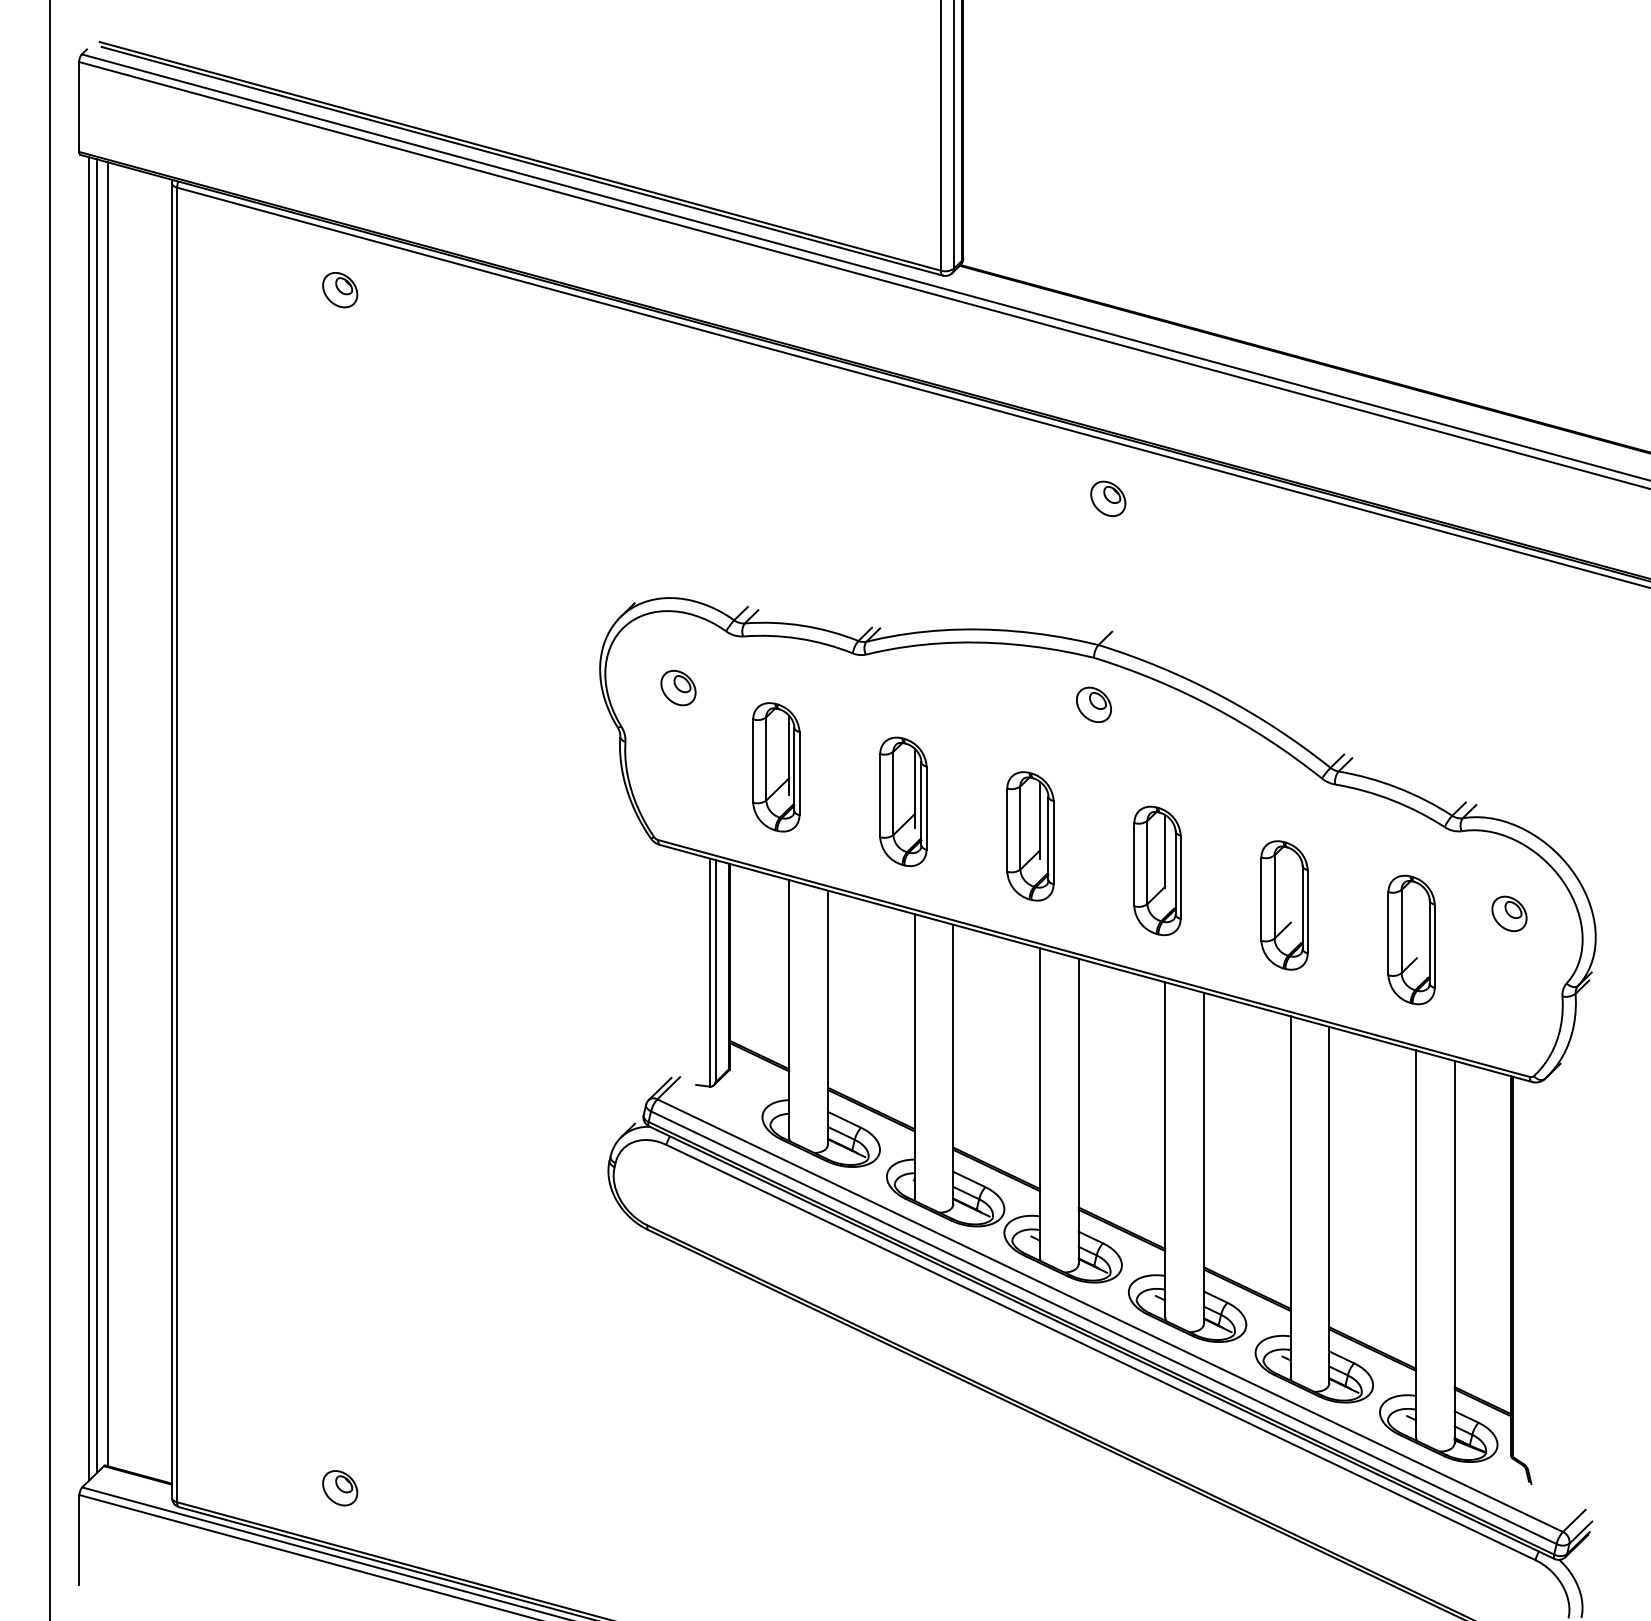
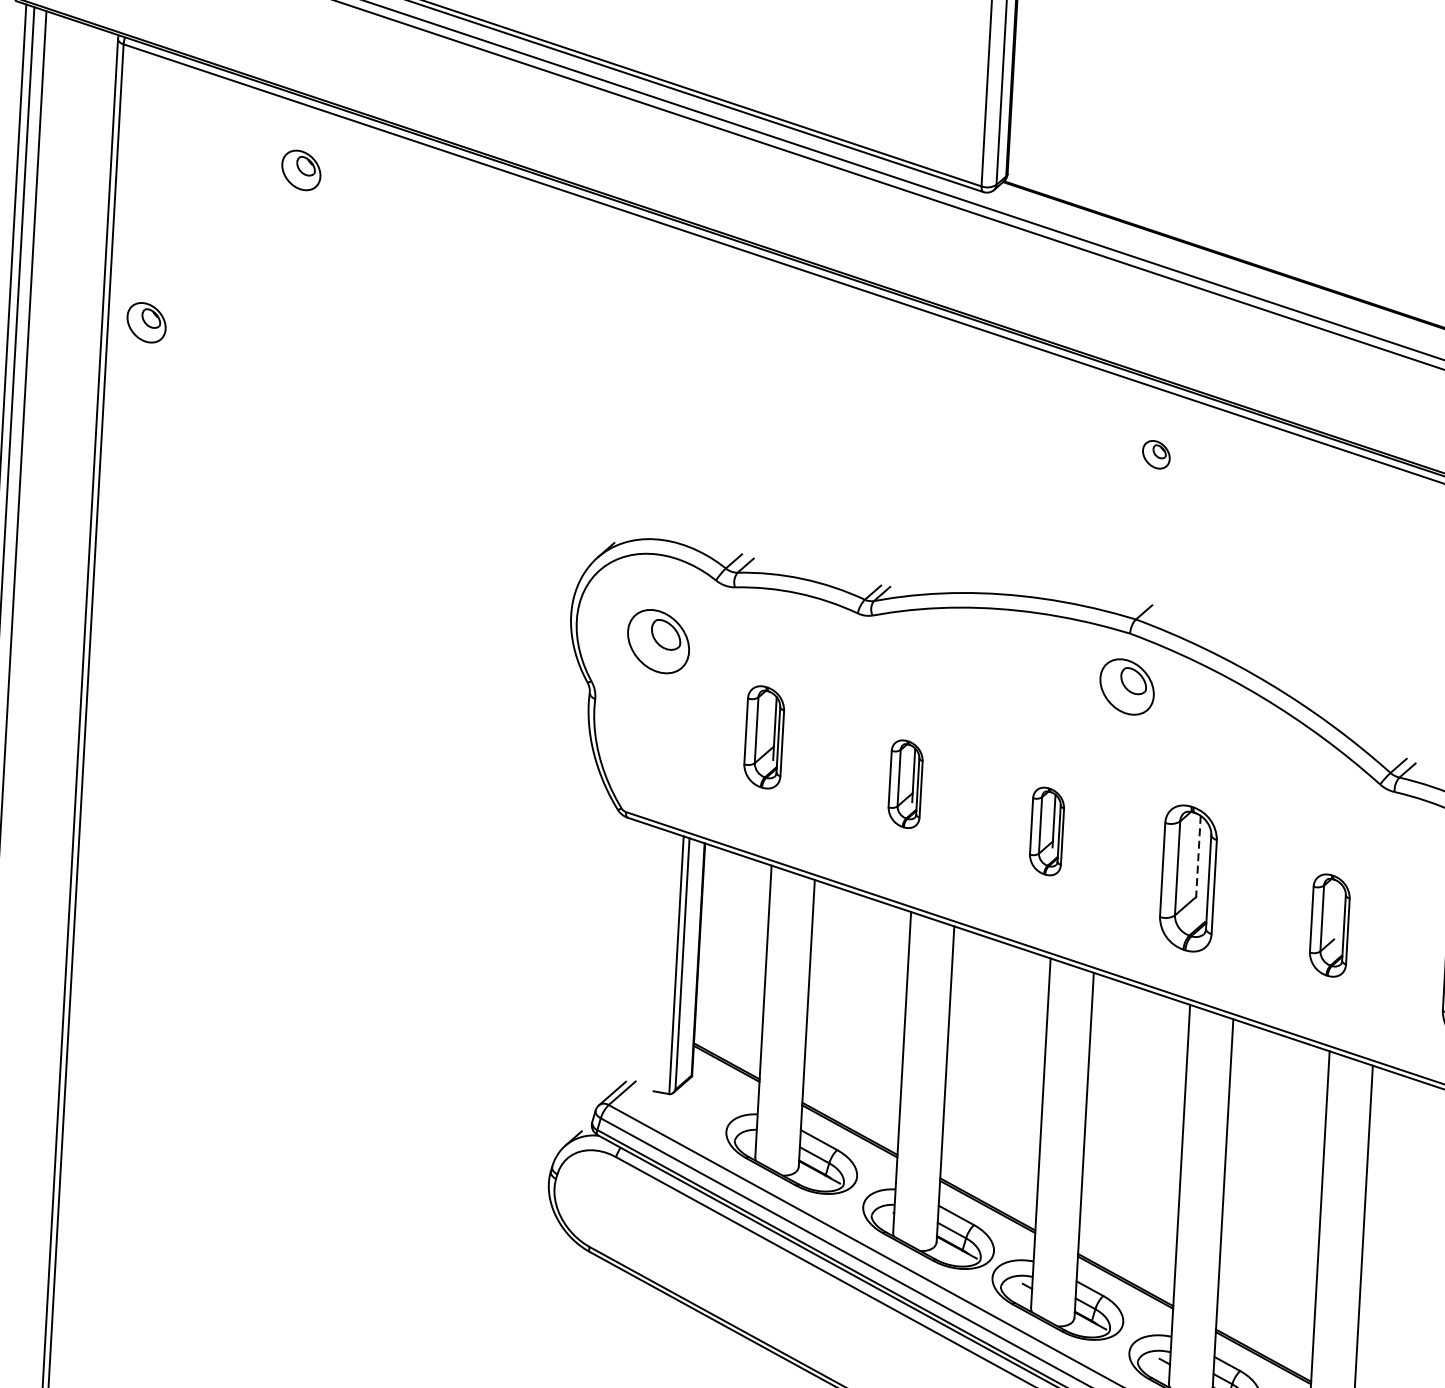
part: (211, 432) -> (146, 323), added
part: (1108, 498) -> (1156, 454), size x0.7
part: (678, 687) -> (658, 640), size x1.6
part: (1093, 704) -> (1126, 686), size x1.4
part: (776, 767) -> (764, 737), size x0.7
part: (903, 801) -> (905, 783), size x0.6
part: (1030, 836) -> (1047, 831), size x0.6
line: (1165, 852) -> (1198, 858), solid -> dashed
part: (1284, 905) -> (1329, 925), size x0.7

